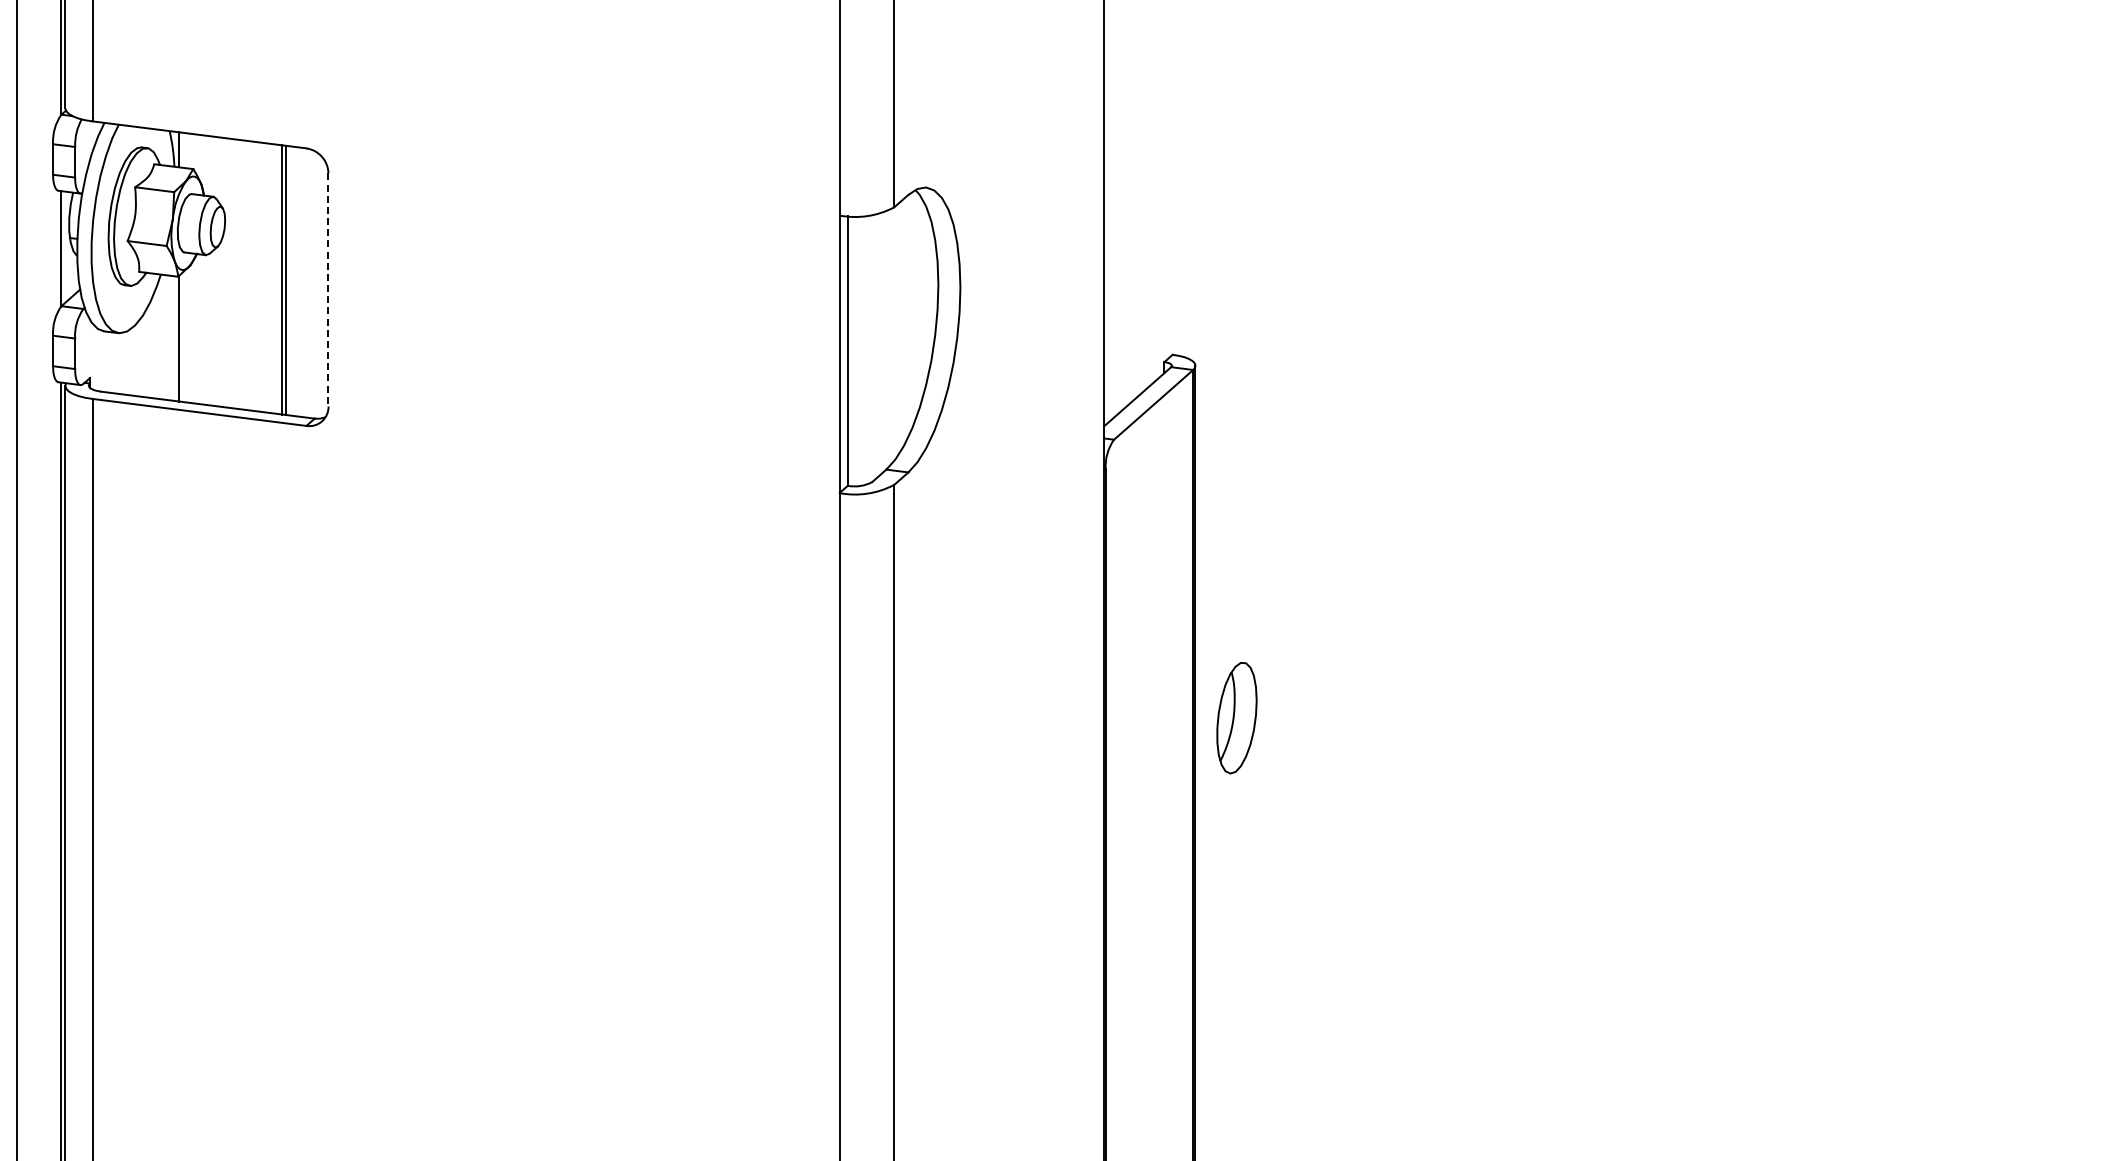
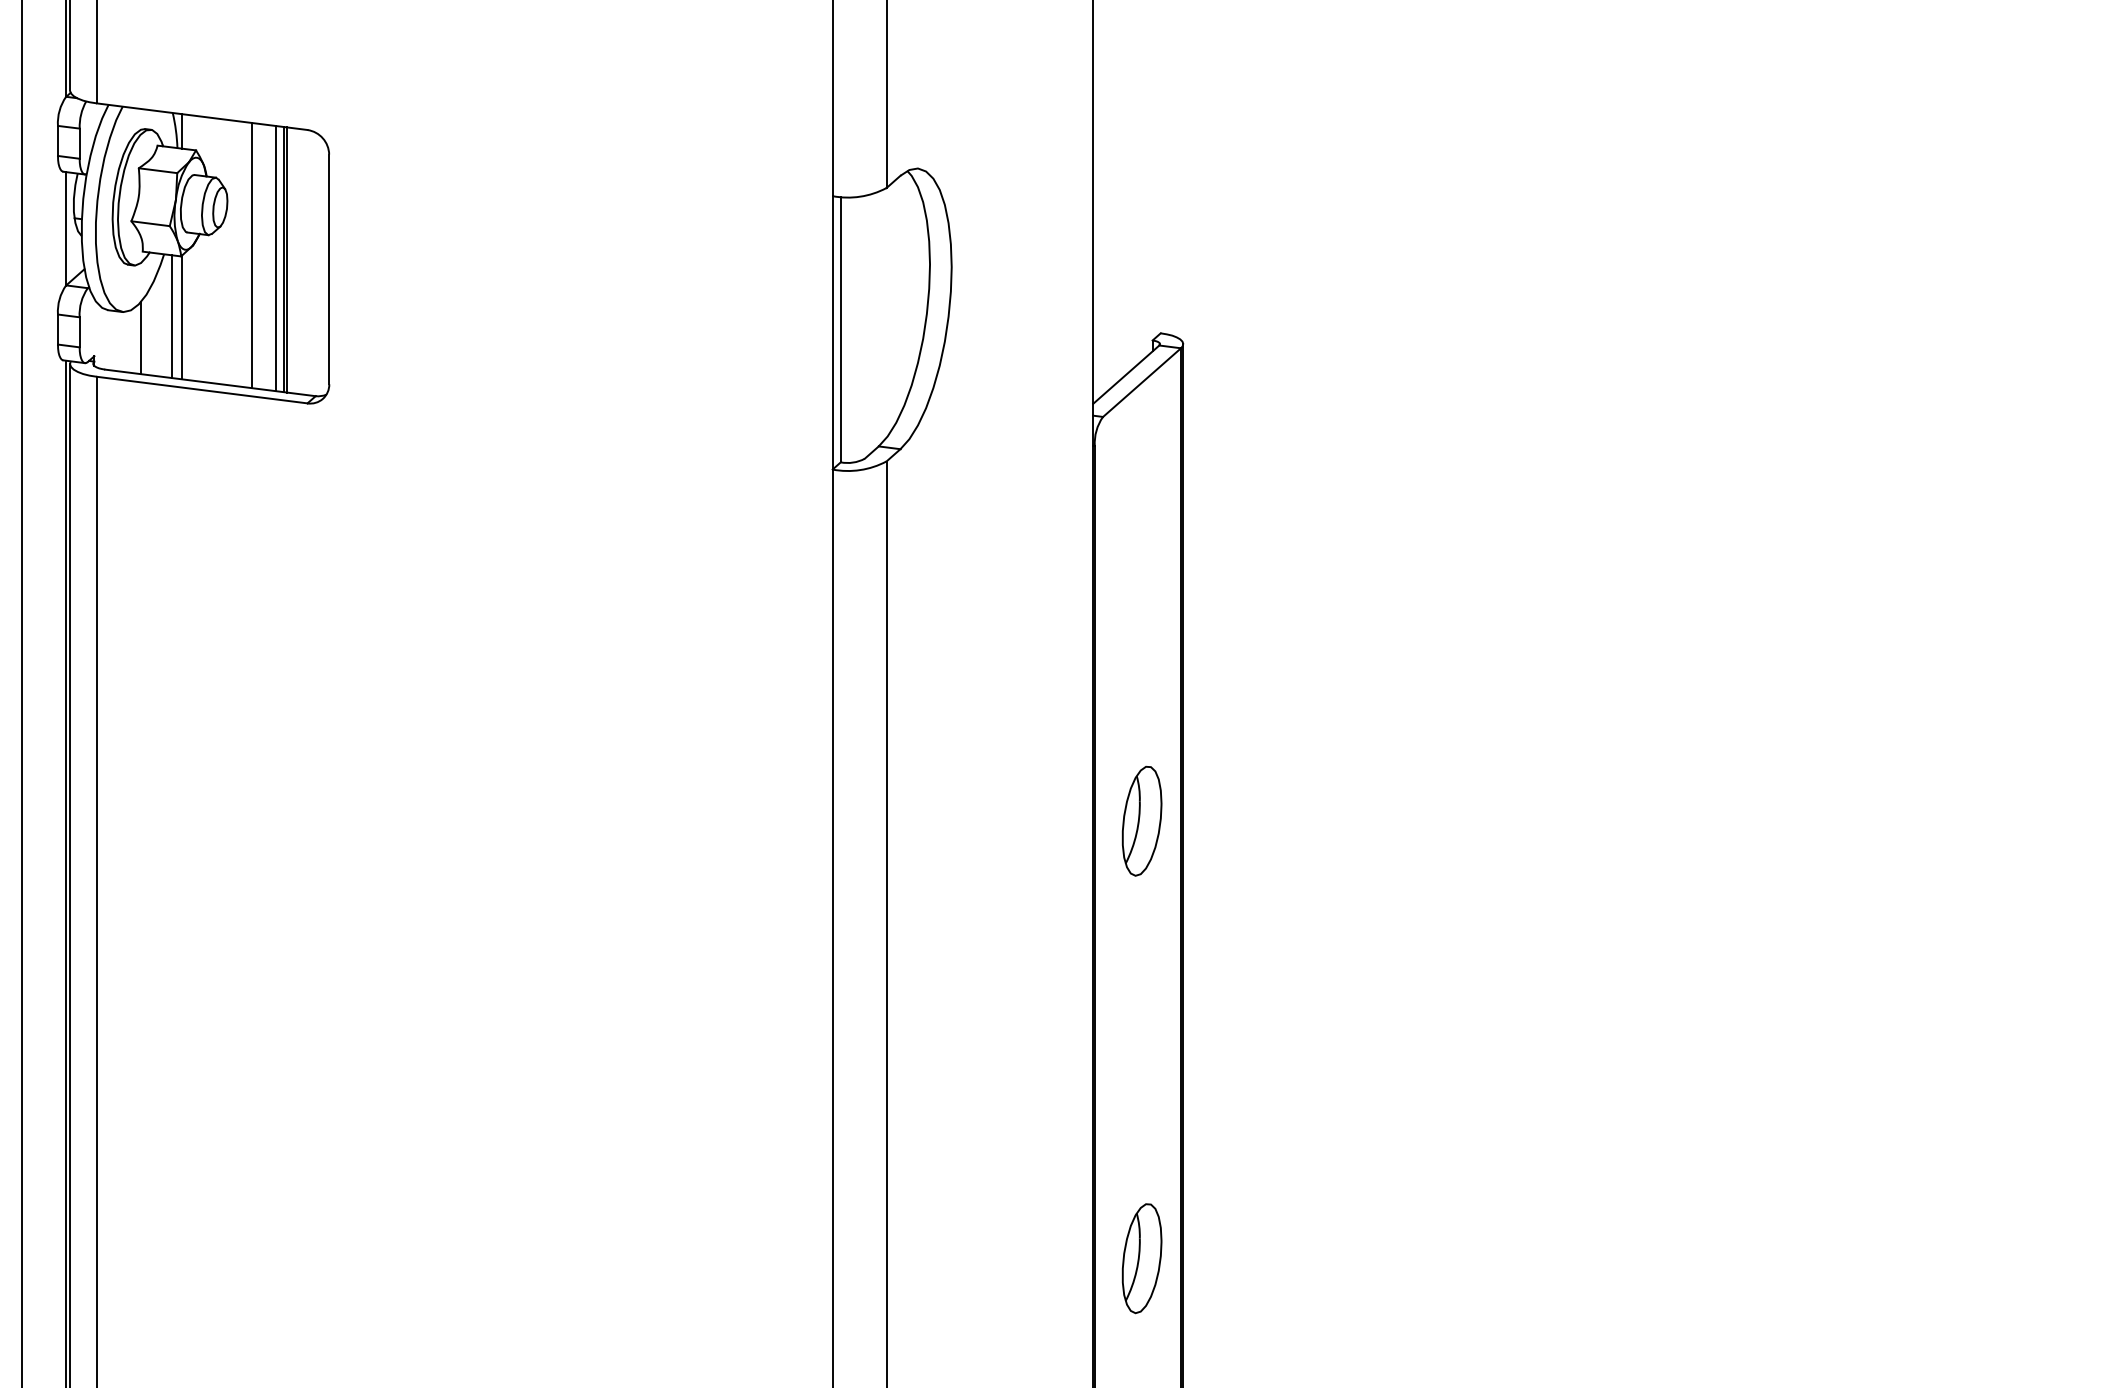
line: (249, 275) -> (251, 255), added
line: (273, 278) -> (275, 258), added
line: (328, 290) -> (329, 269), dashed -> solid
line: (168, 337) -> (171, 316), added
line: (137, 359) -> (141, 337), added
part: (1236, 717) -> (1141, 820), moved

